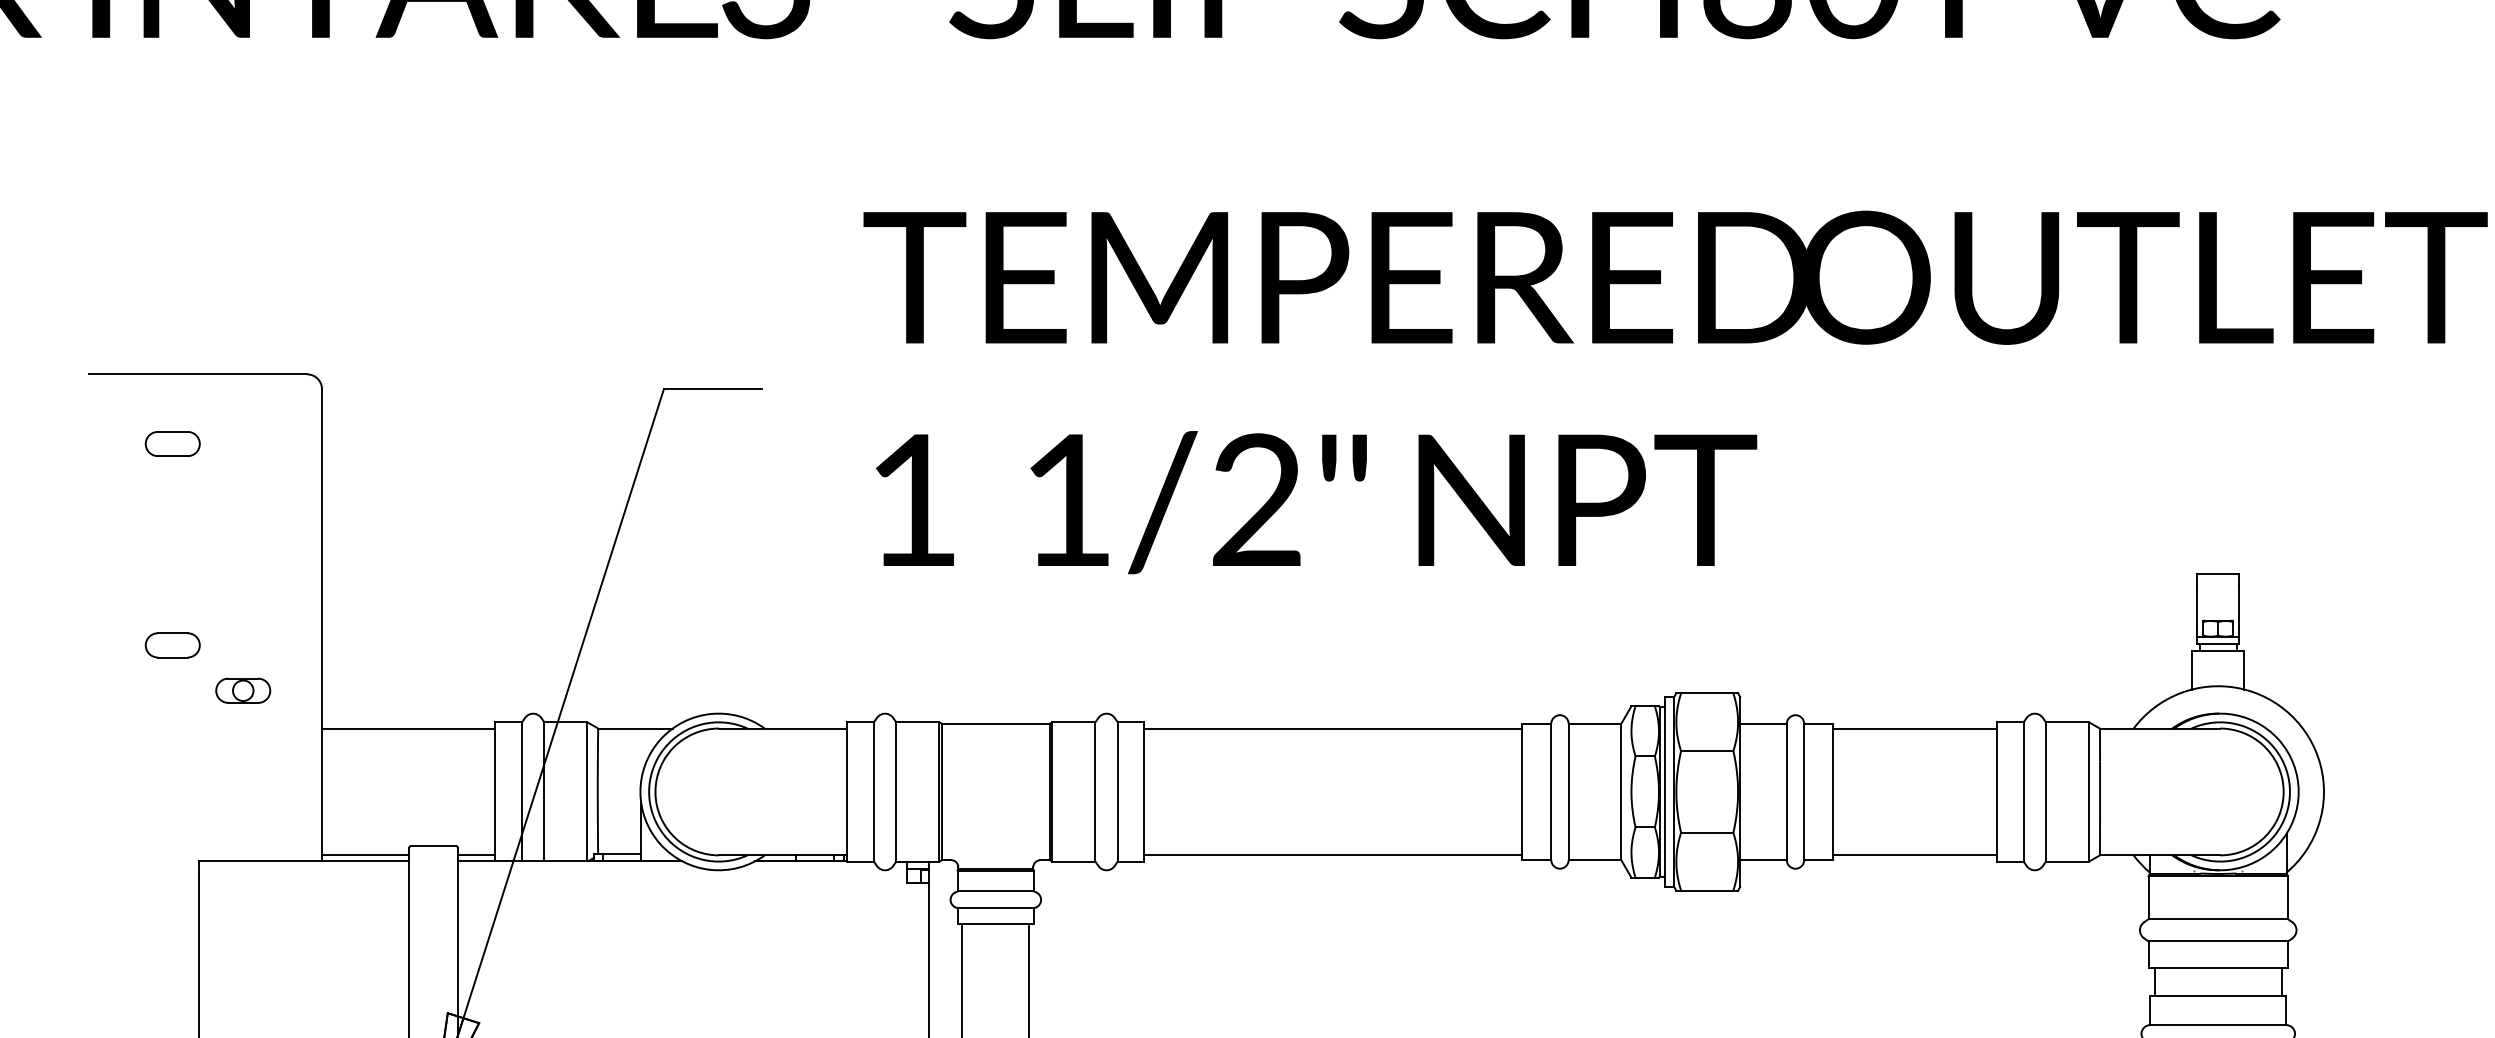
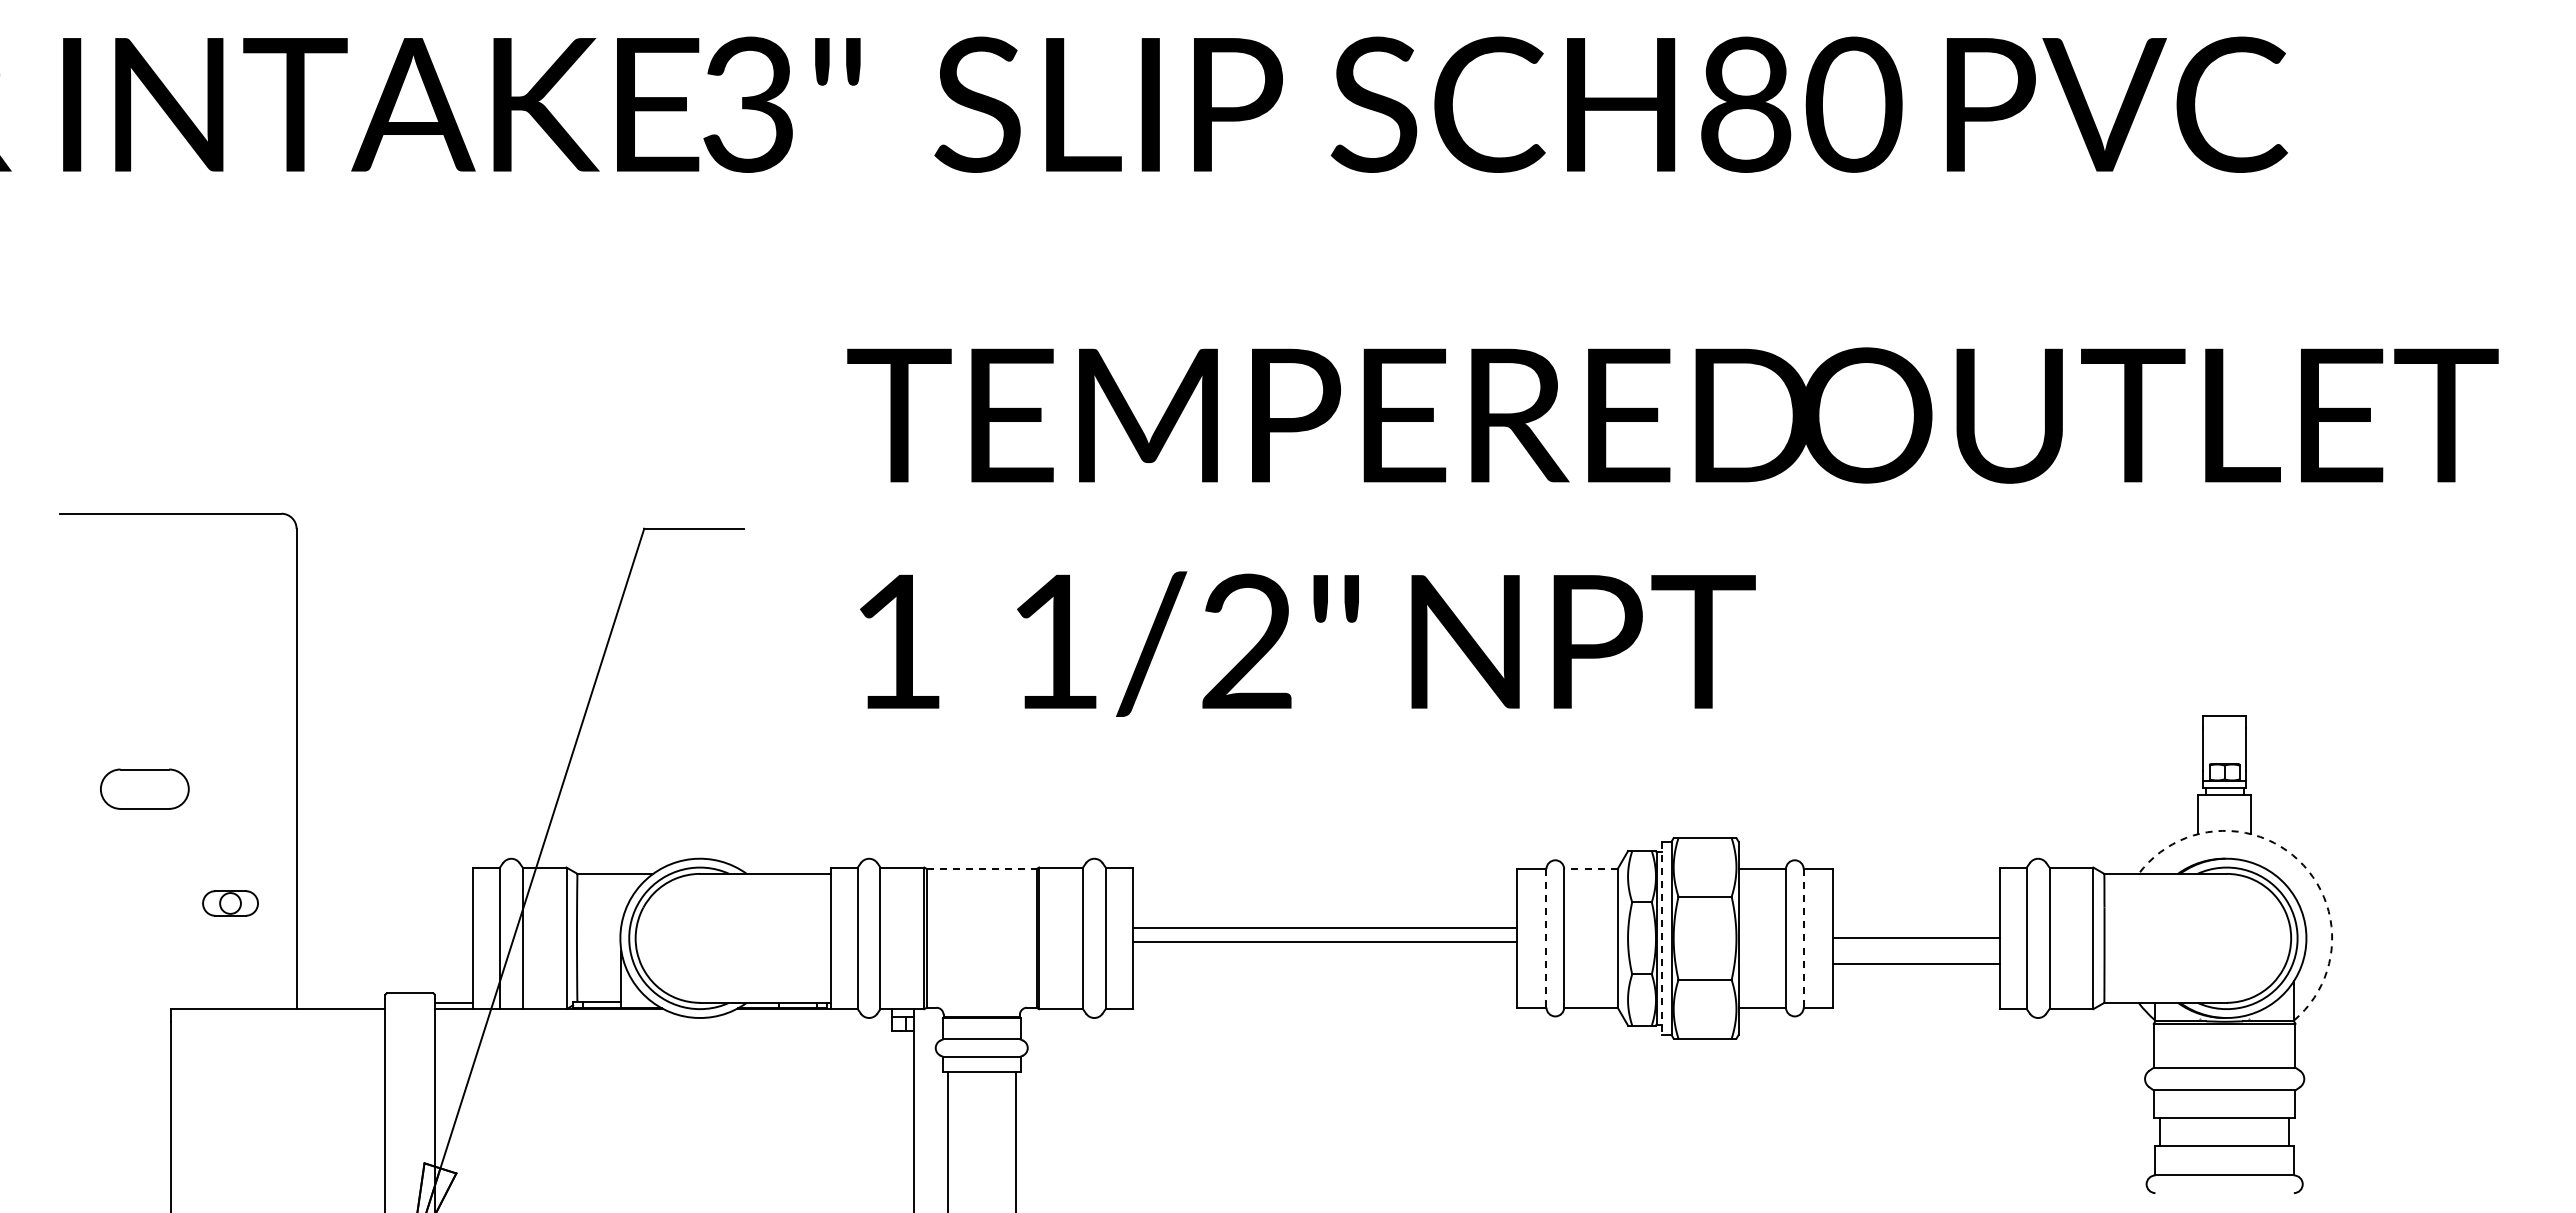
part: (172, 443) -> (144, 584), removed
part: (172, 645) -> (144, 789), size x1.6
part: (243, 690) -> (230, 903), moved
arc: (2290, 715) -> (2298, 860), solid -> dashed
line: (995, 723) -> (981, 868), solid -> dashed
line: (1594, 724) -> (1590, 869), solid -> dashed
line: (408, 728) -> (384, 873), removed
line: (1332, 728) -> (1324, 927), moved
line: (1915, 728) -> (1916, 937), moved
line: (1551, 792) -> (1546, 938), solid -> dashed
line: (1665, 792) -> (1662, 938), solid -> dashed
line: (1804, 792) -> (1803, 938), solid -> dashed
line: (365, 855) -> (340, 1002), removed
line: (1332, 855) -> (1324, 941), moved
line: (1915, 855) -> (1916, 963), moved

